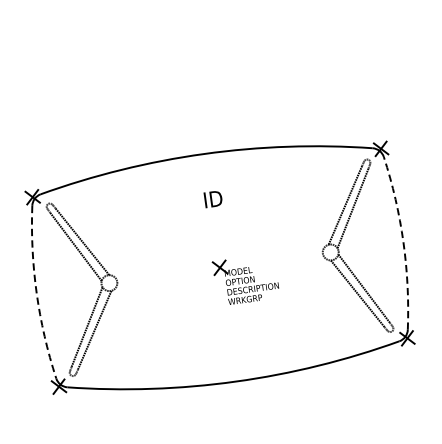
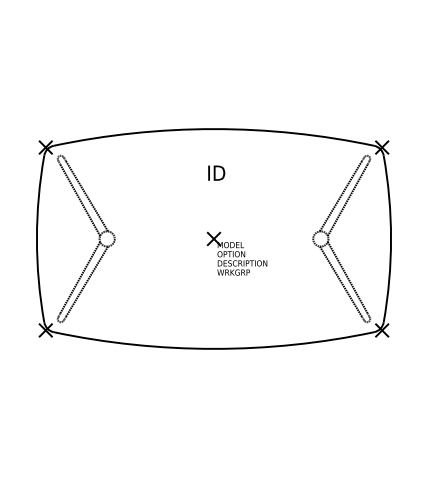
arc: (403, 241) -> (391, 238), dashed -> solid
arc: (36, 292) -> (36, 238), dashed -> solid

